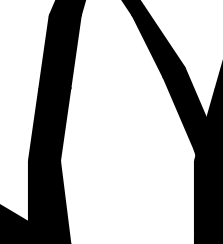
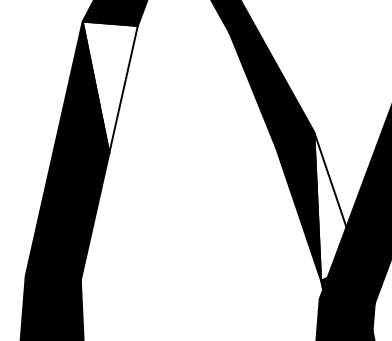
fill: (64, 51) -> (104, 87), removed
fill: (199, 108) -> (335, 206), removed

